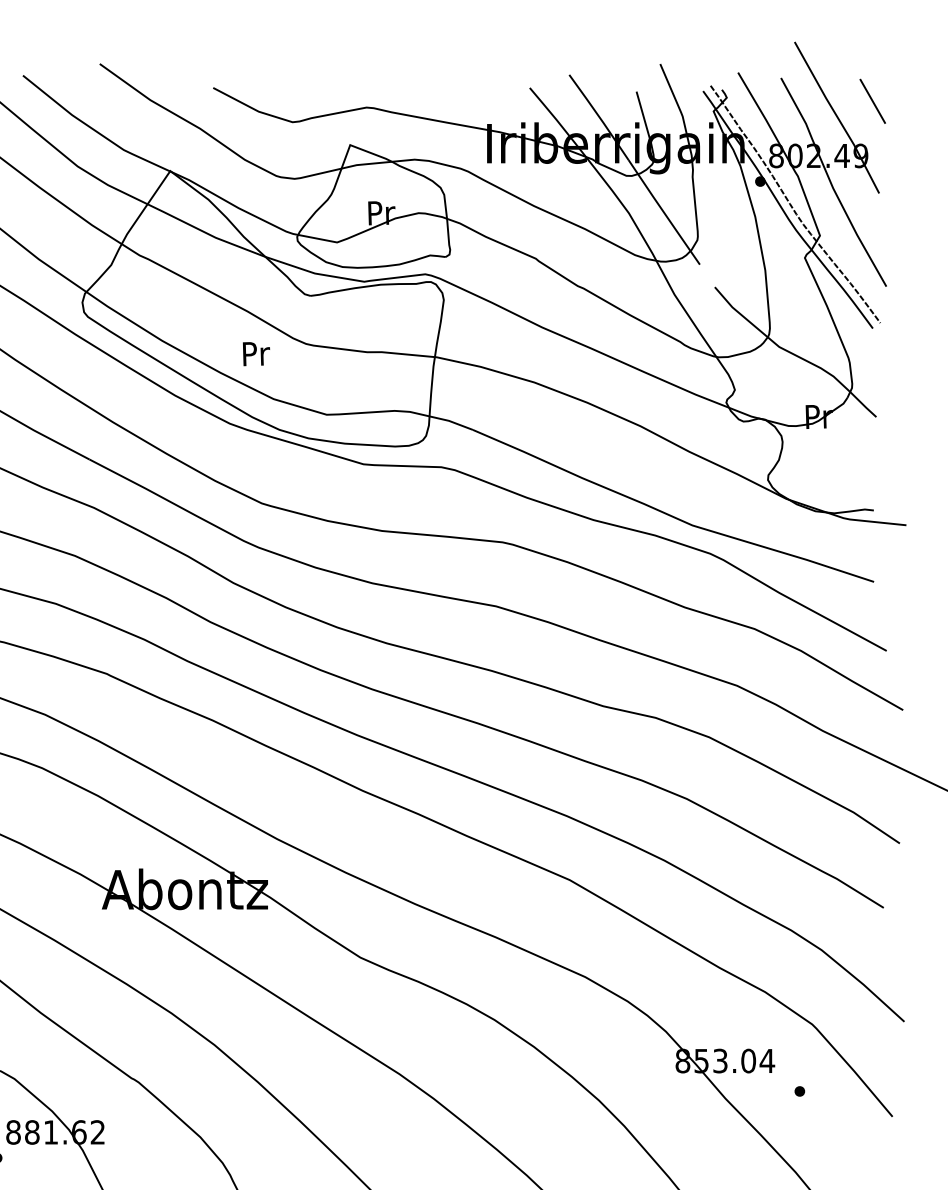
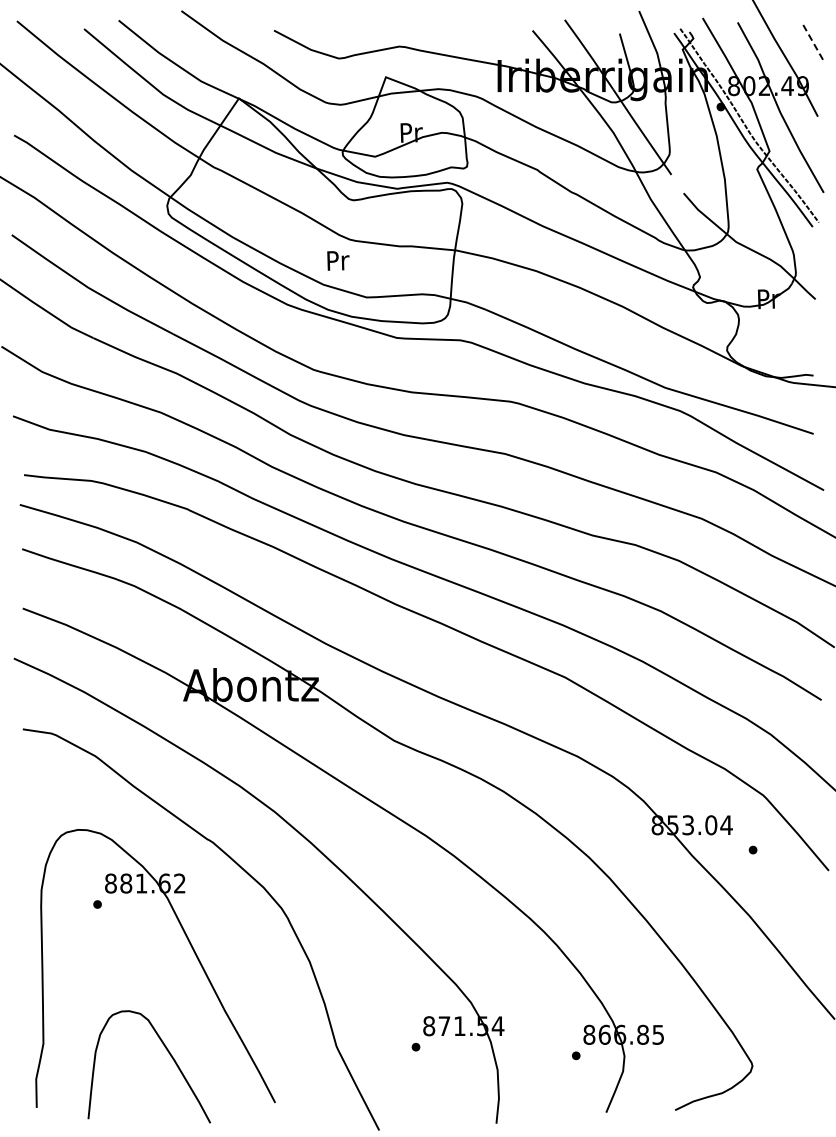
line: (872, 101) -> (812, 41), solid -> dashed
text: (256, 353) -> (338, 260), moved

